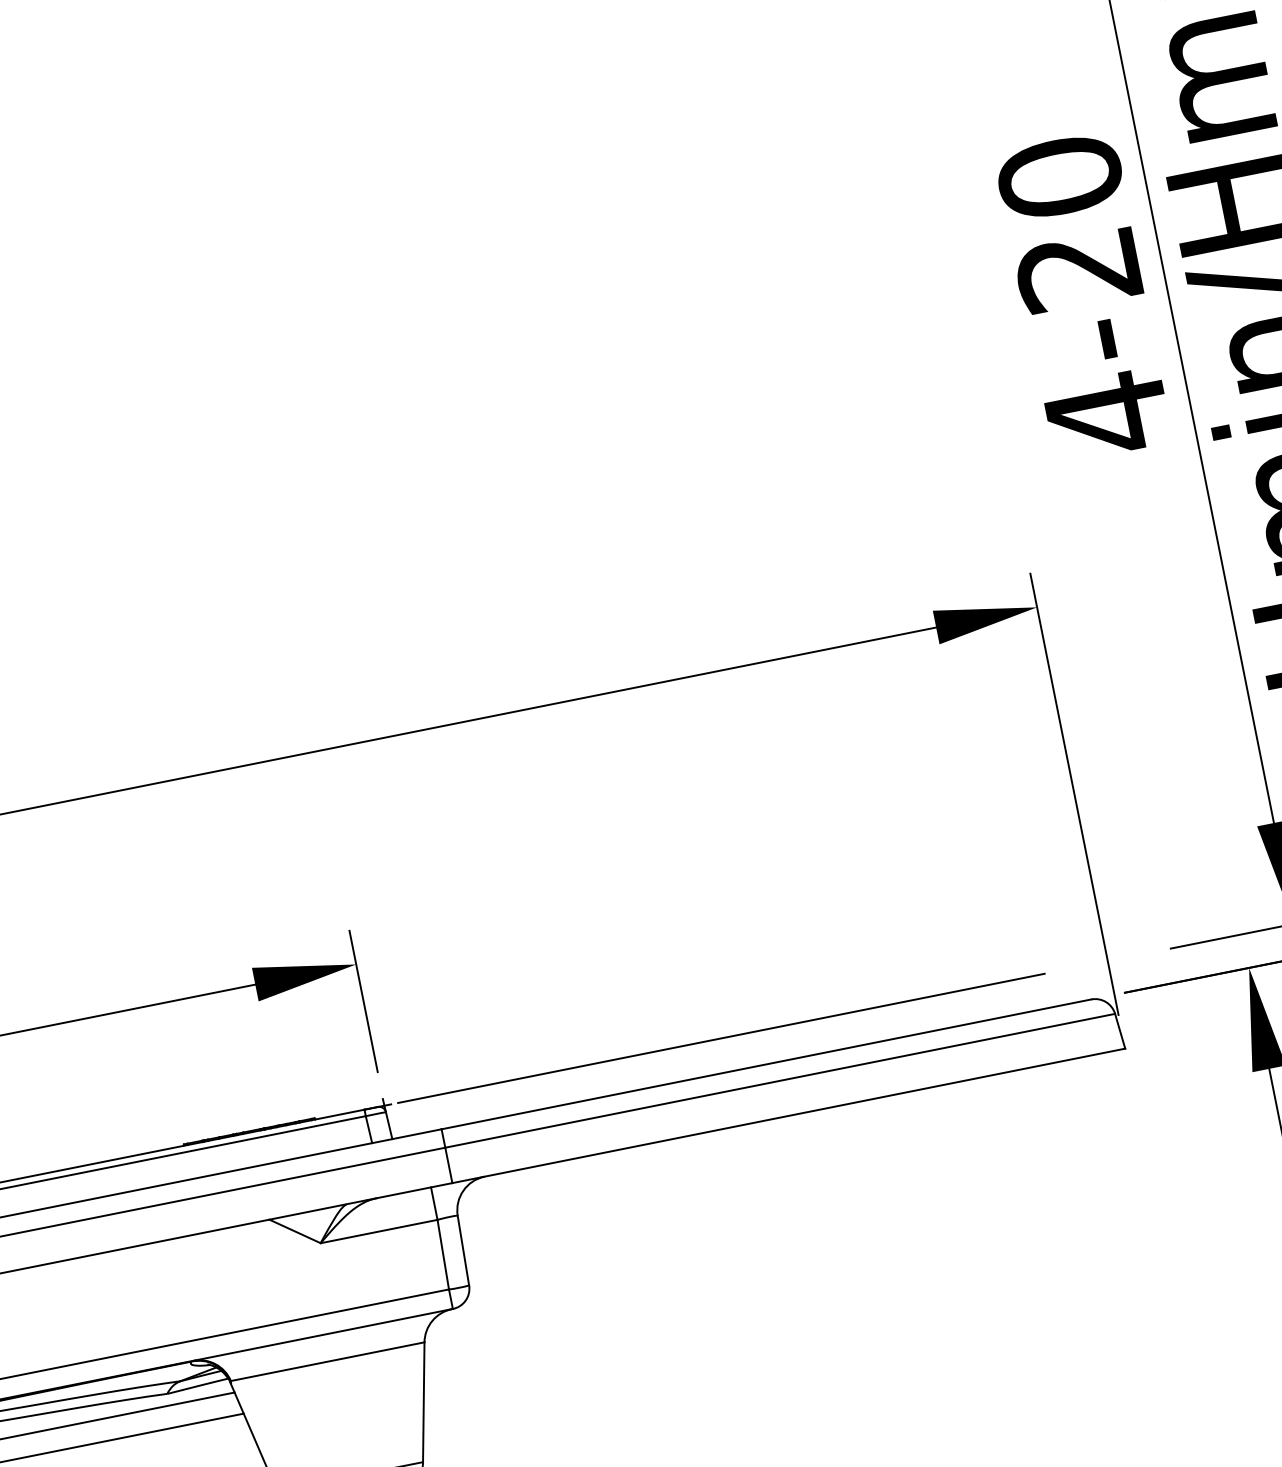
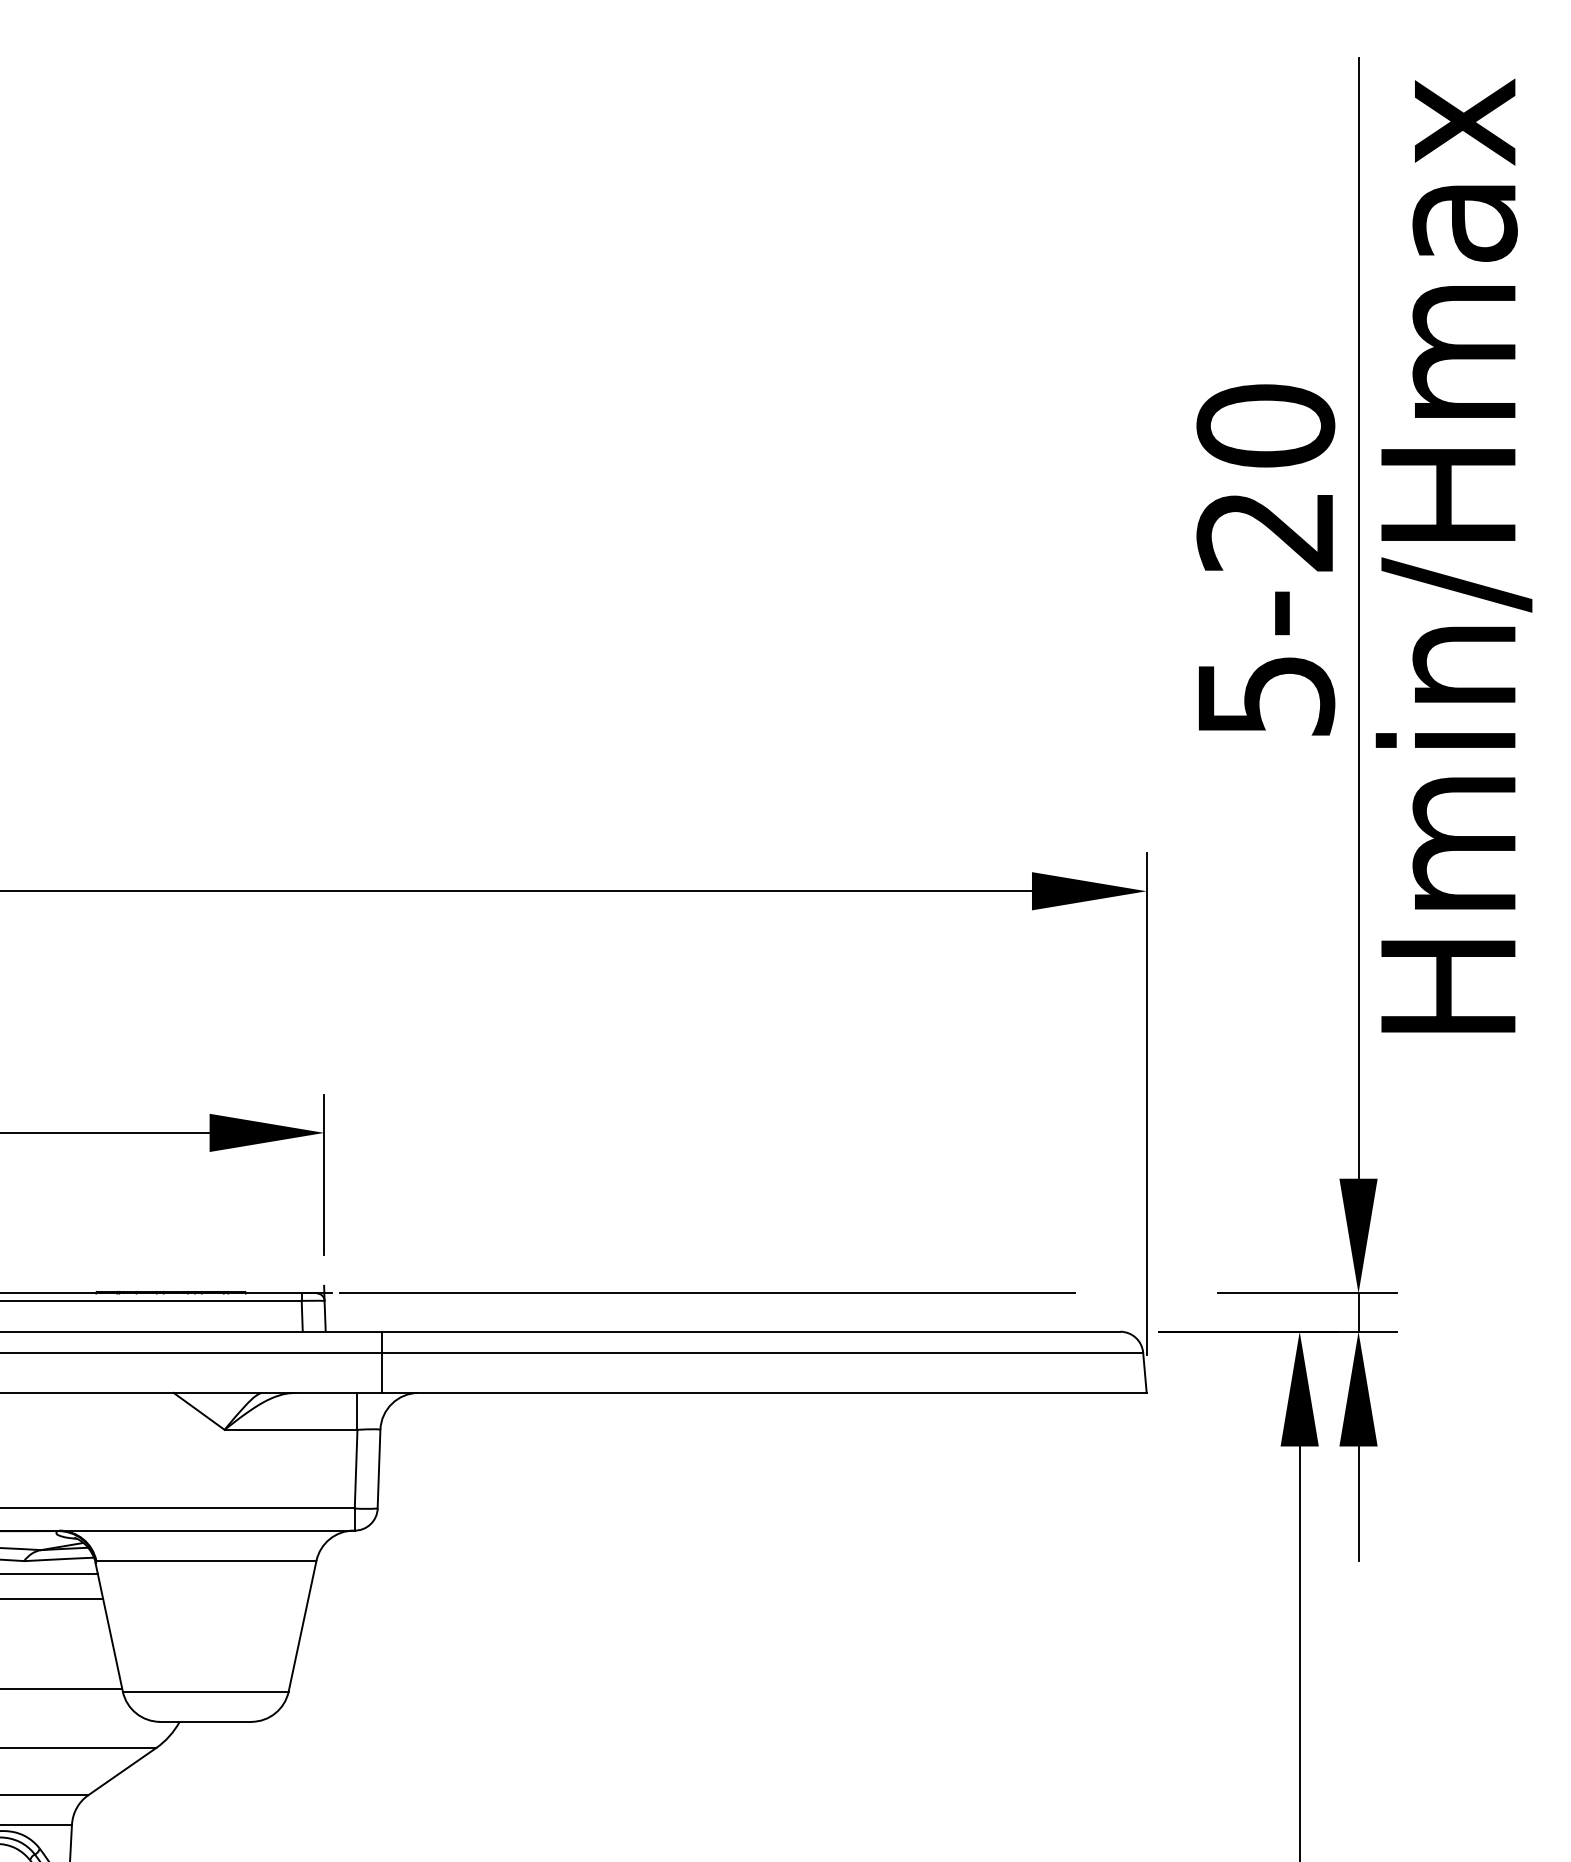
text: (1108, 415) -> (1266, 696), 4-20 -> 5-20

